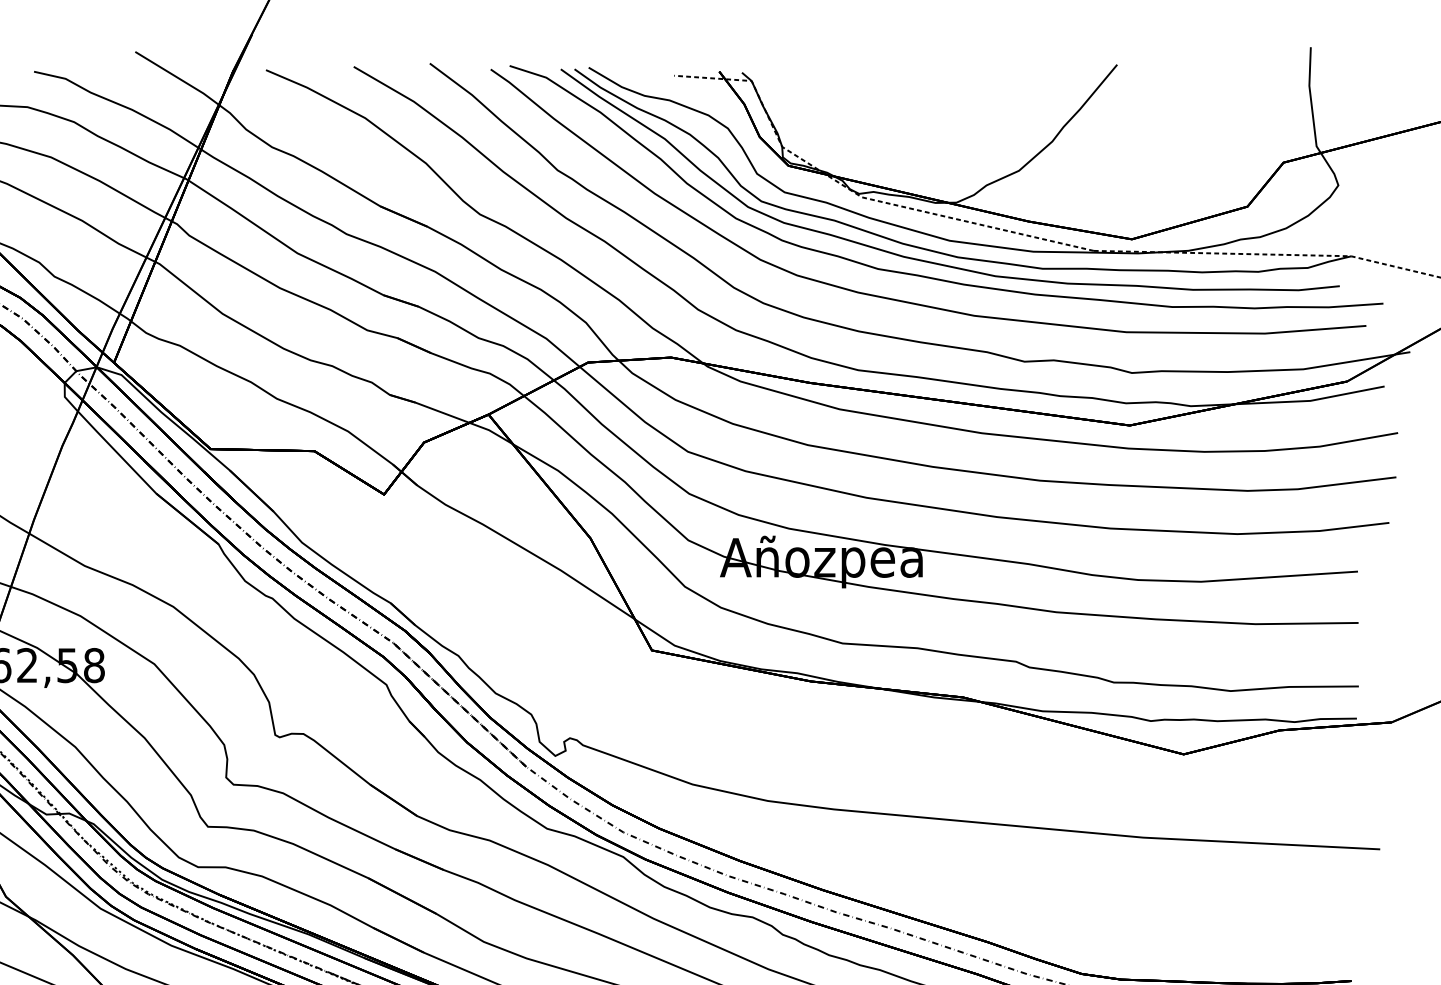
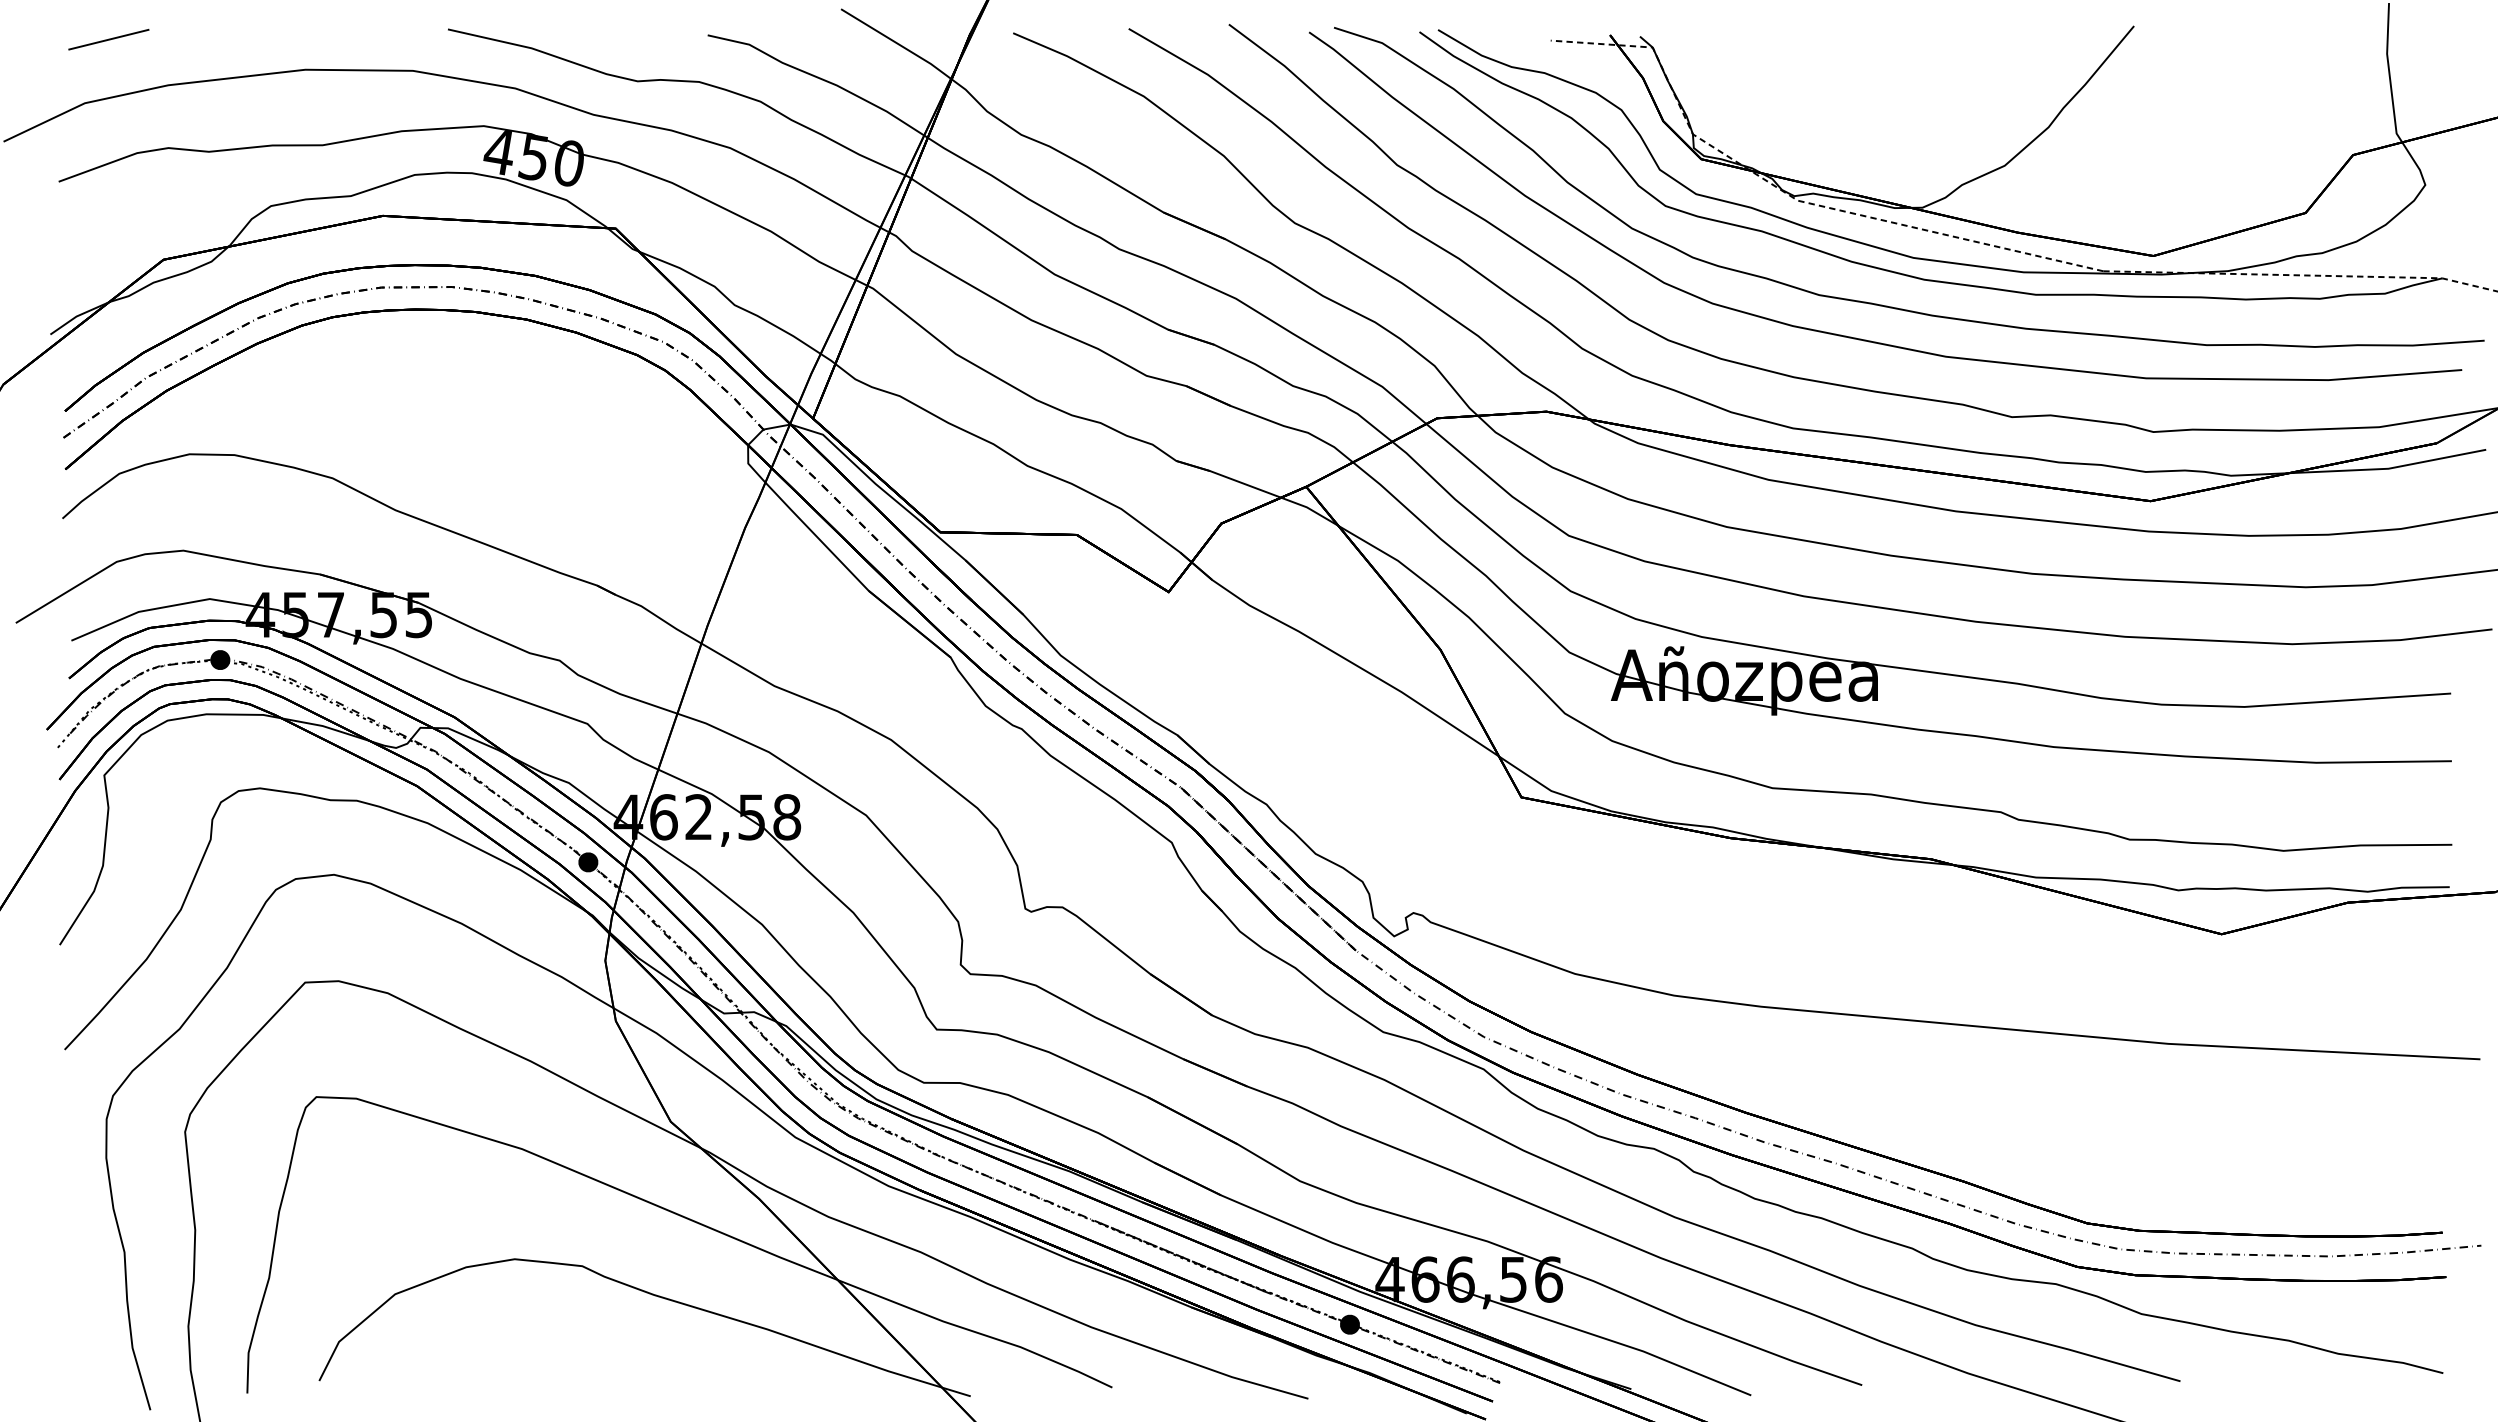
curve: (935, 262) -> (1894, 286), removed

